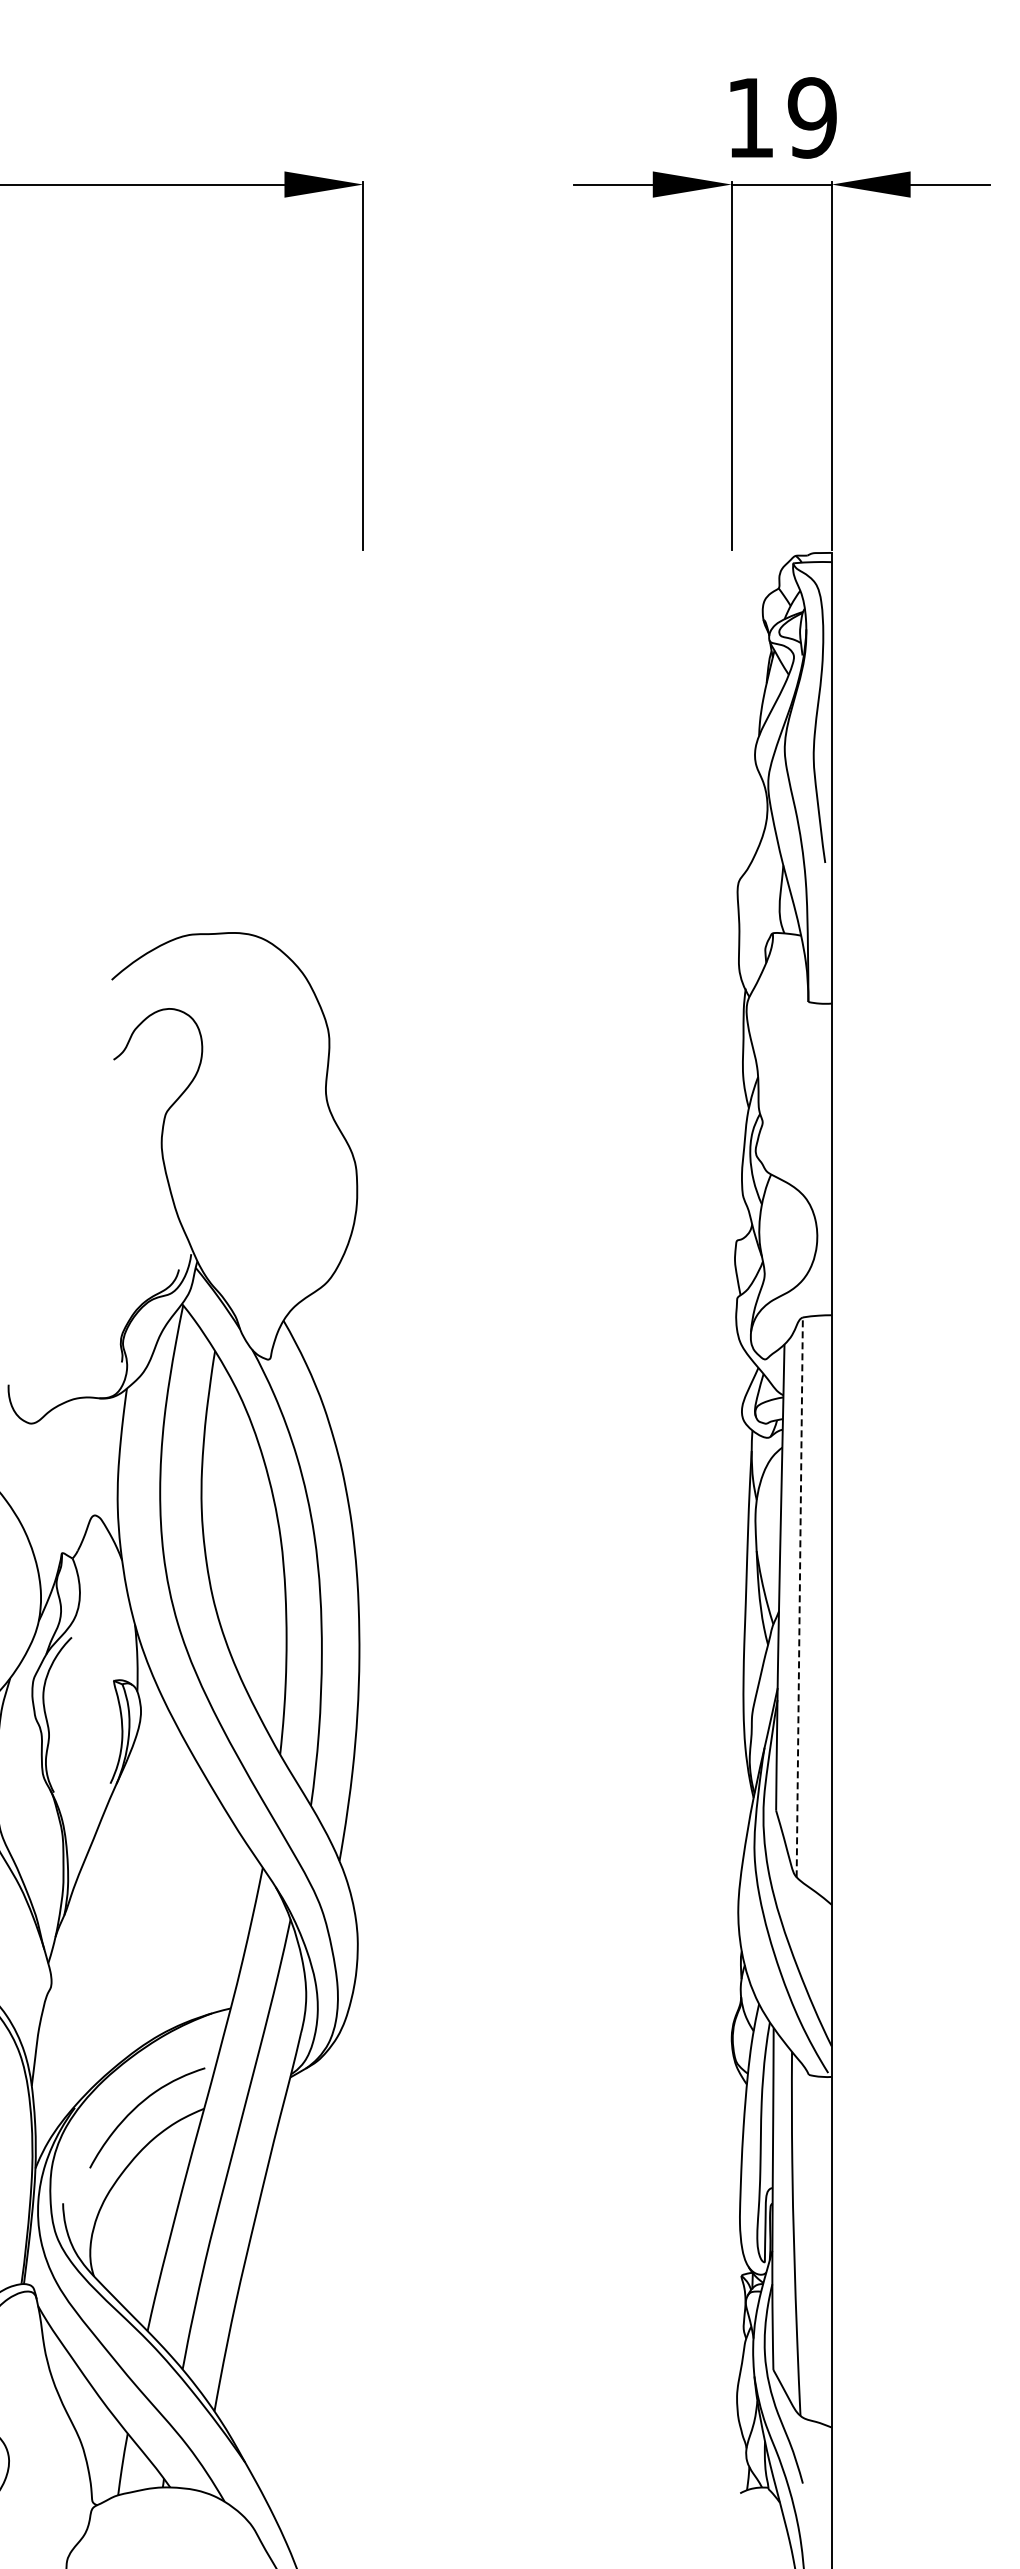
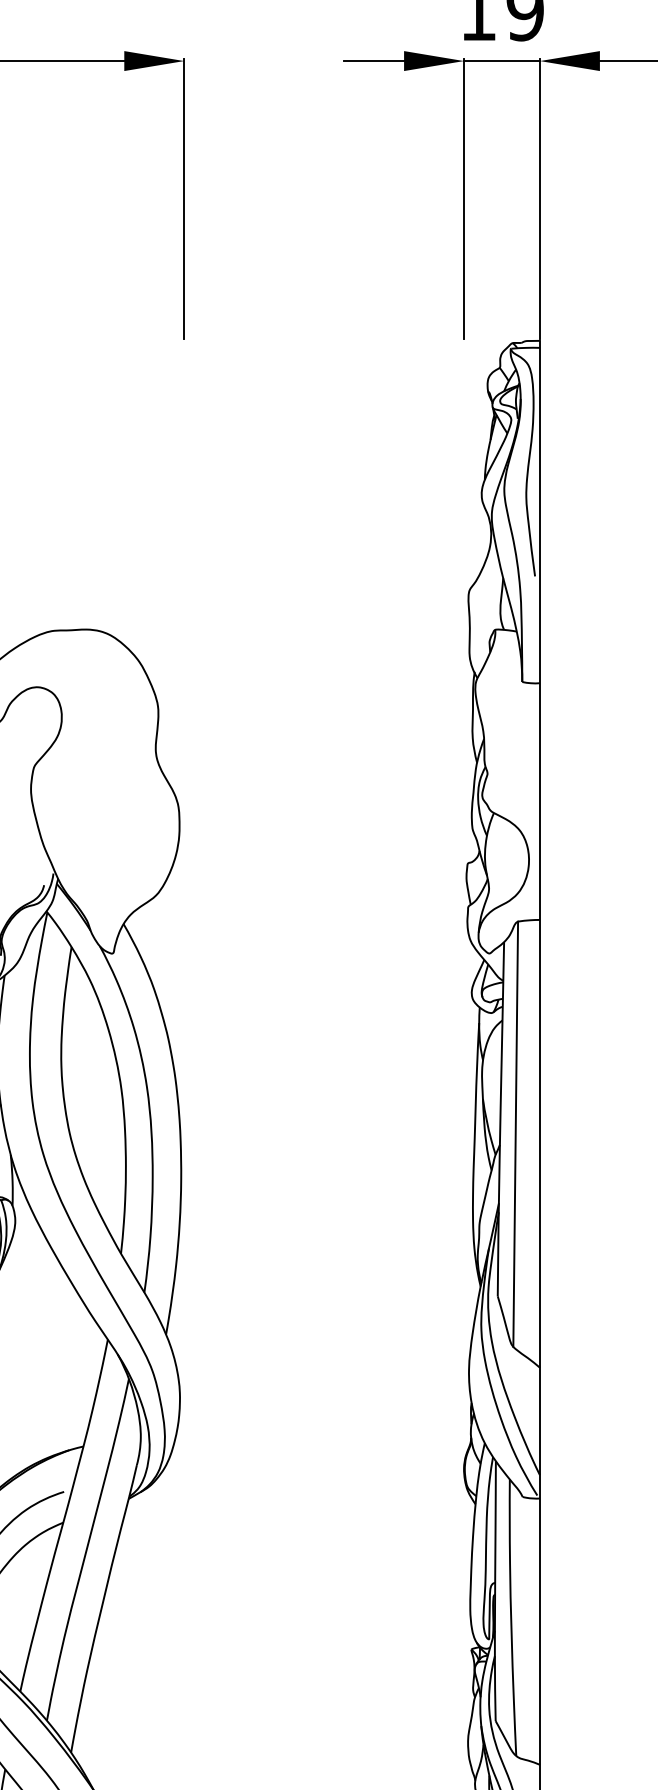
line: (799, 1597) -> (515, 1134), dashed -> solid

